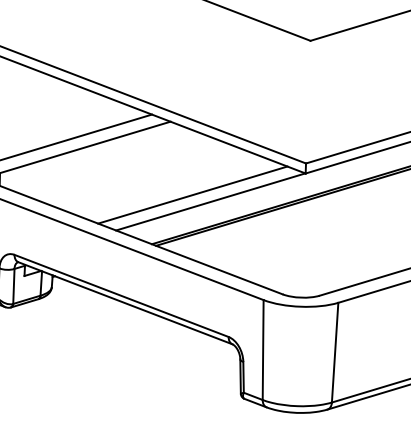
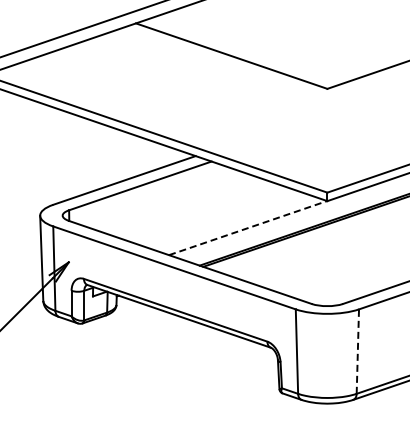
line: (192, 194) -> (232, 222), removed
line: (211, 202) -> (248, 228), solid -> dashed
line: (334, 352) -> (357, 351), solid -> dashed

